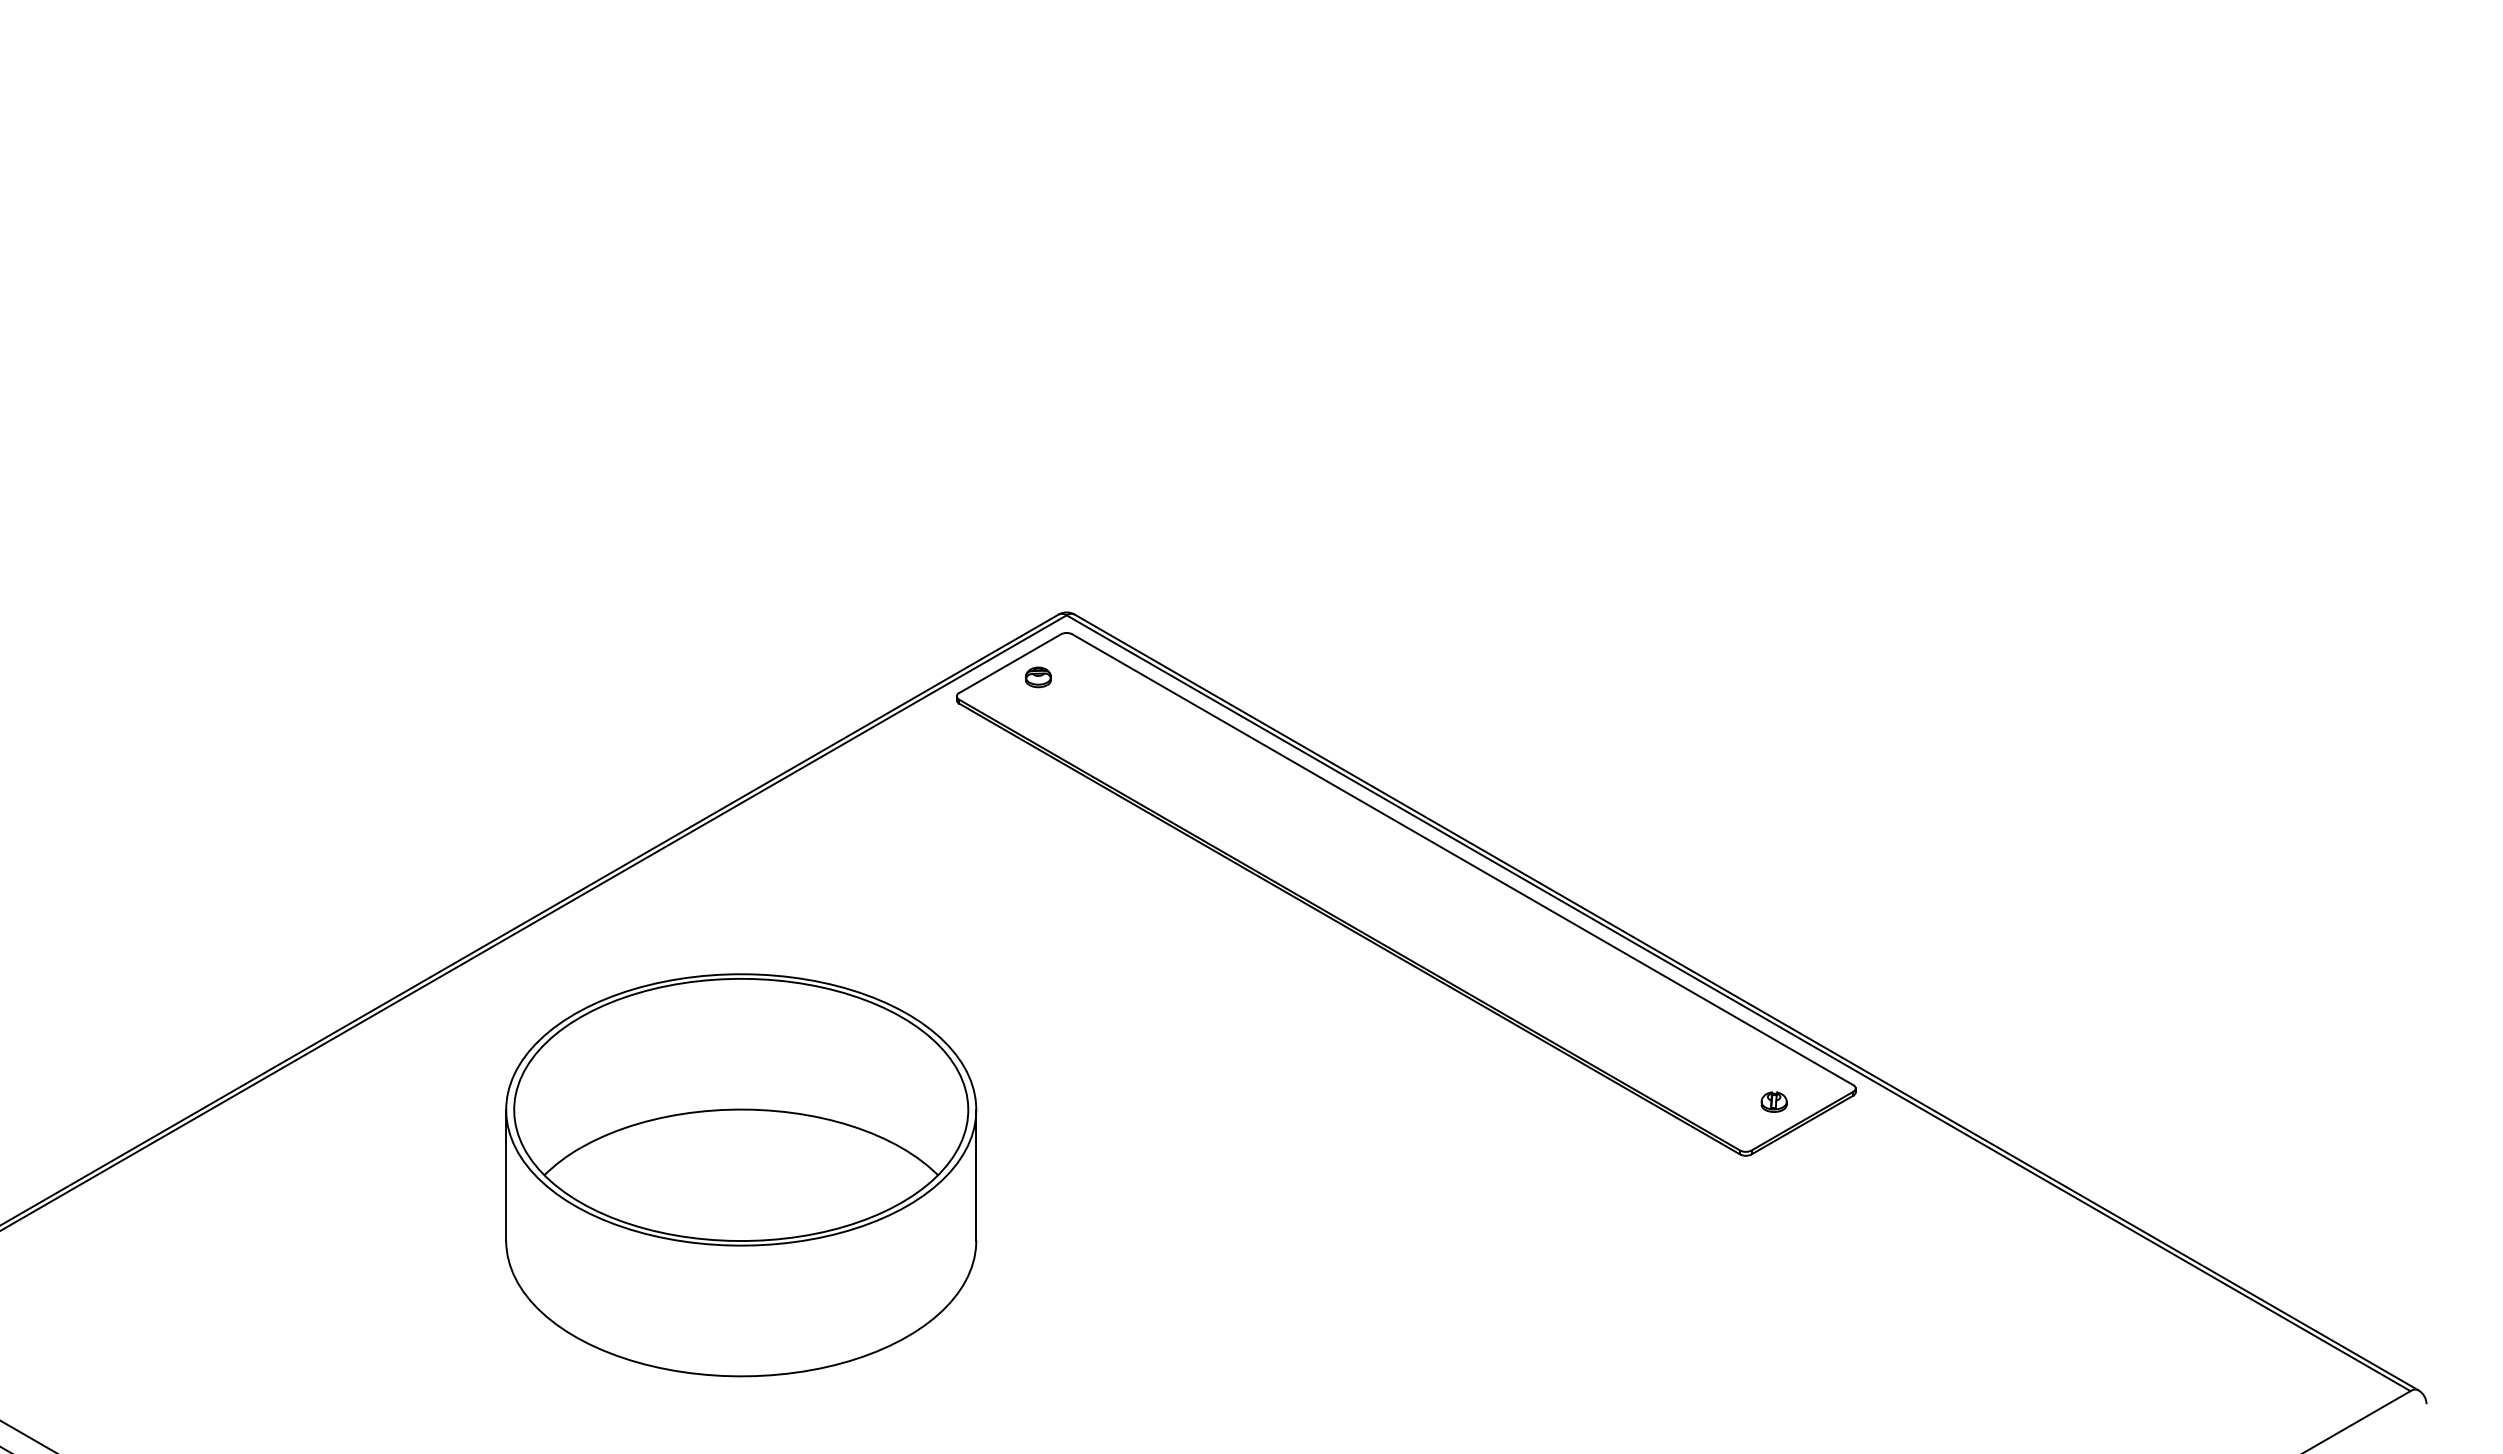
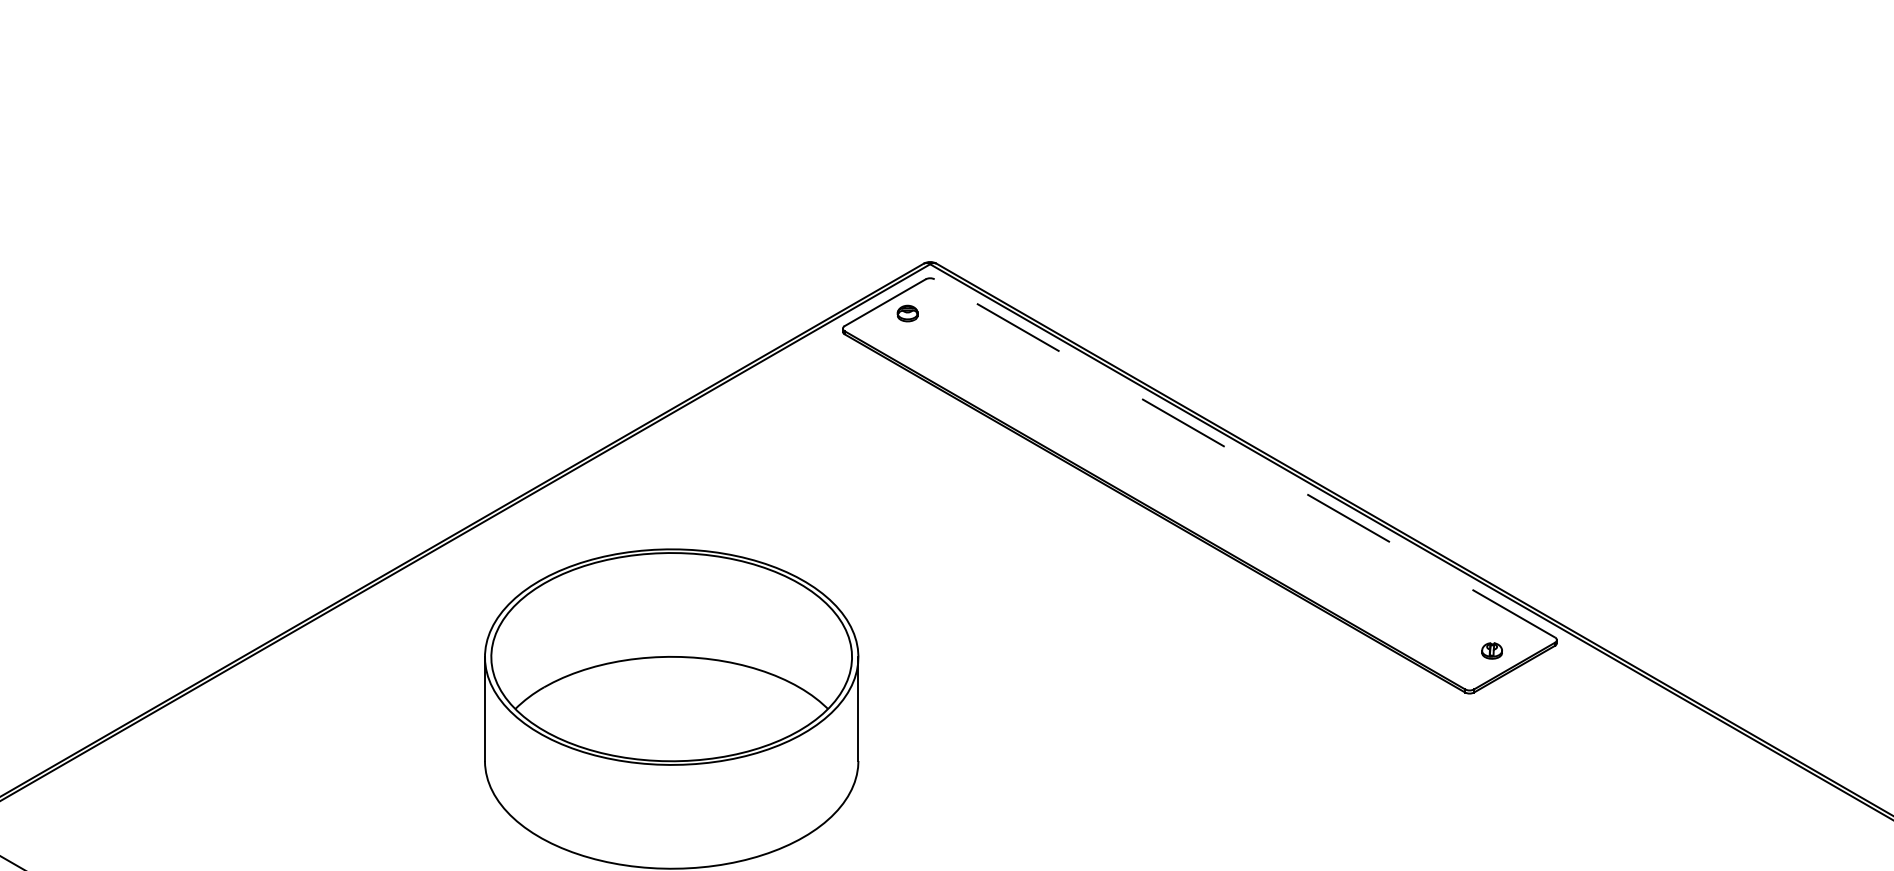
line: (1462, 859) -> (1244, 458), solid -> dashed

